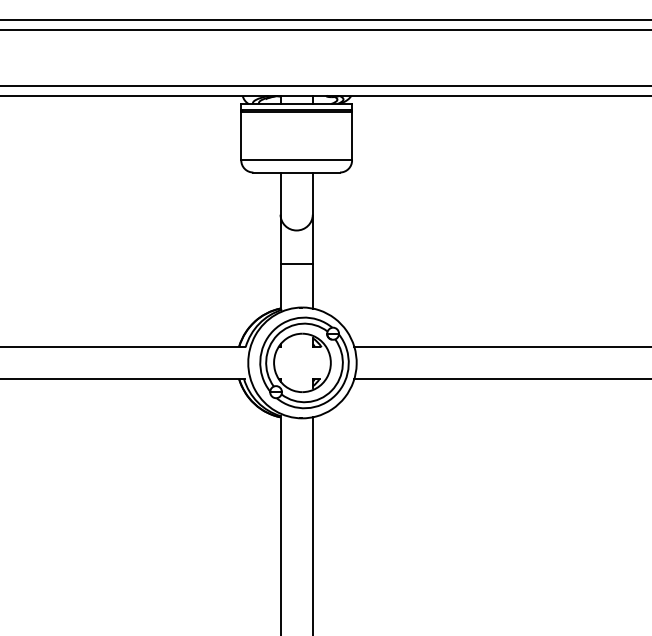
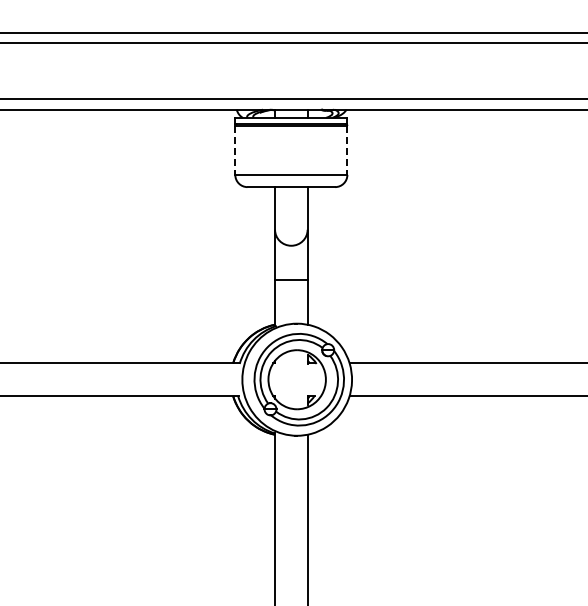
line: (241, 136) -> (235, 150), solid -> dashed
line: (352, 136) -> (347, 150), solid -> dashed

